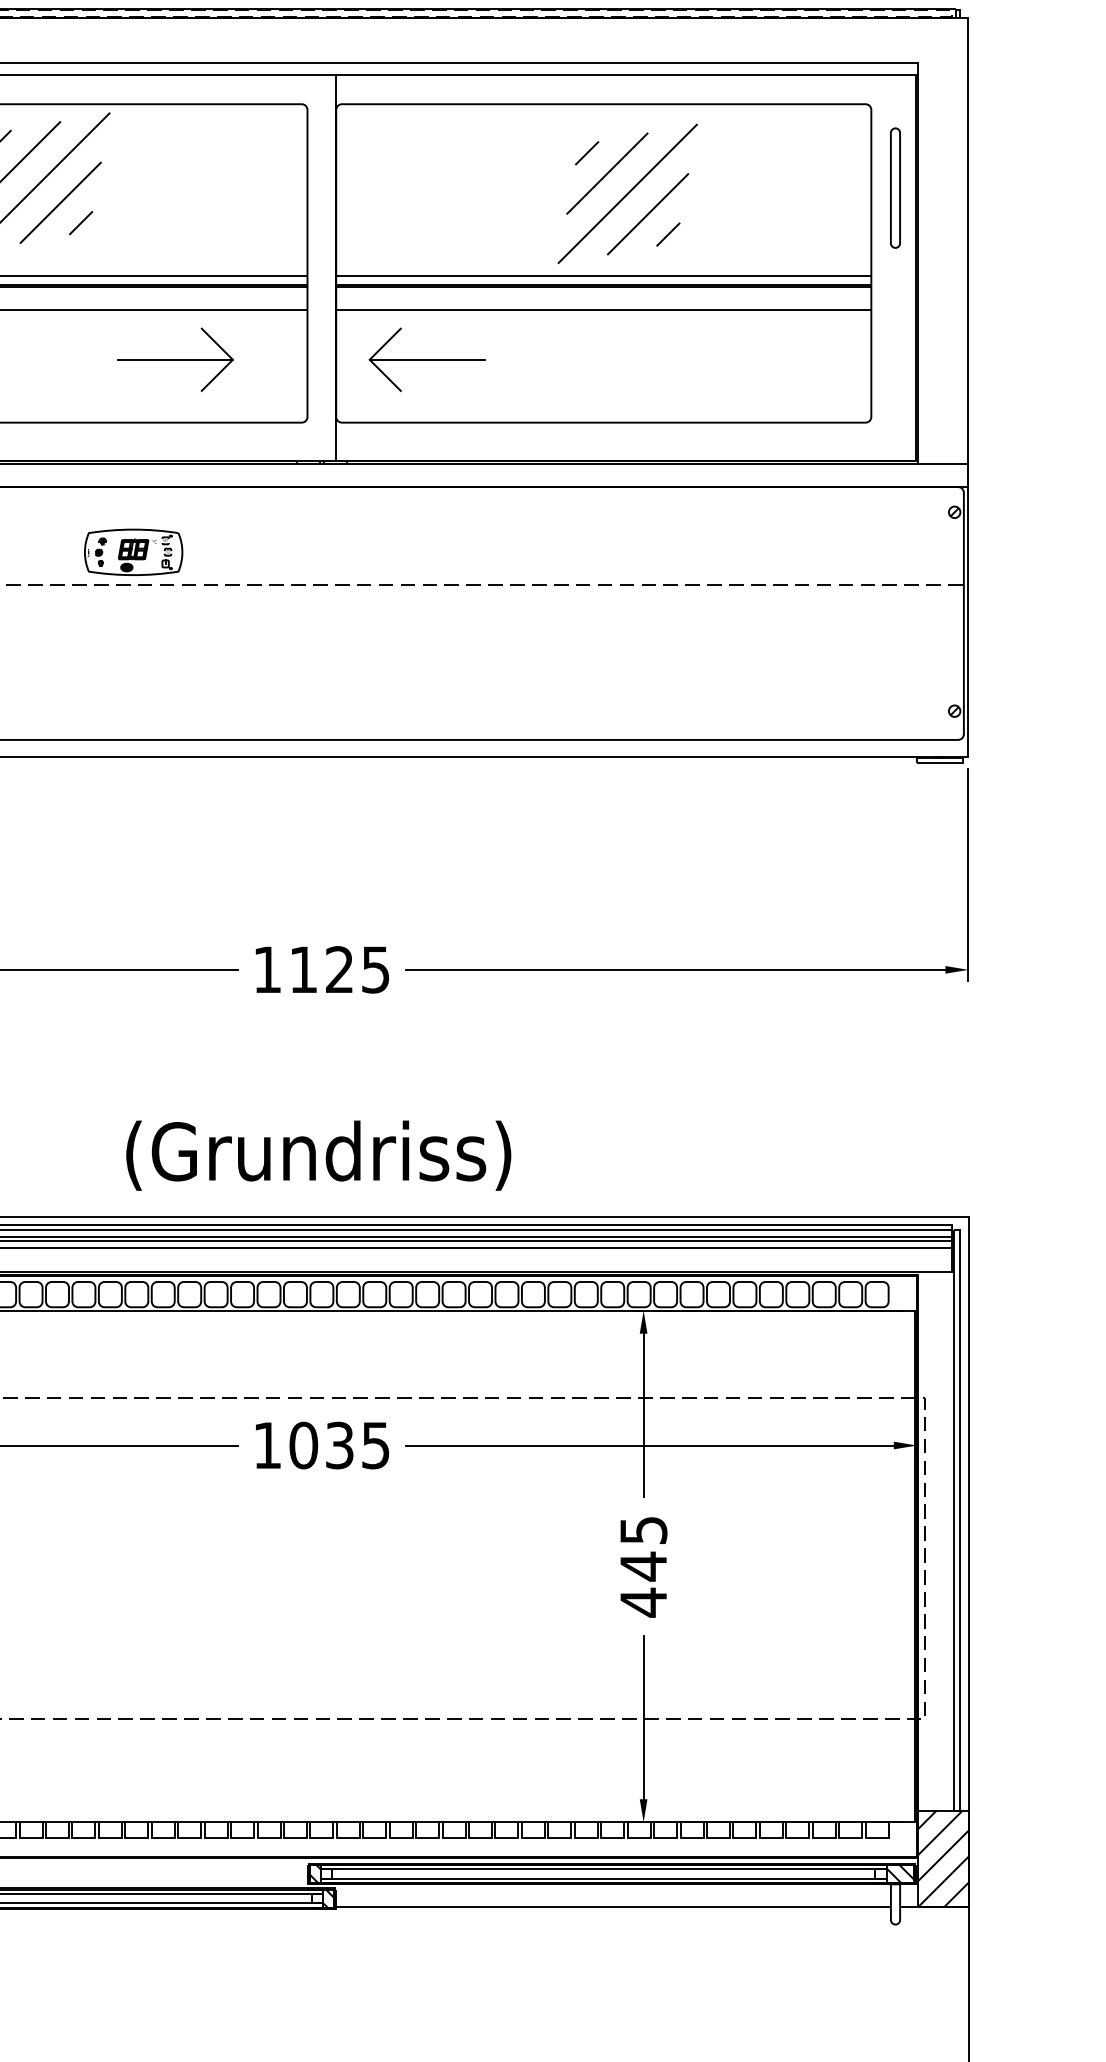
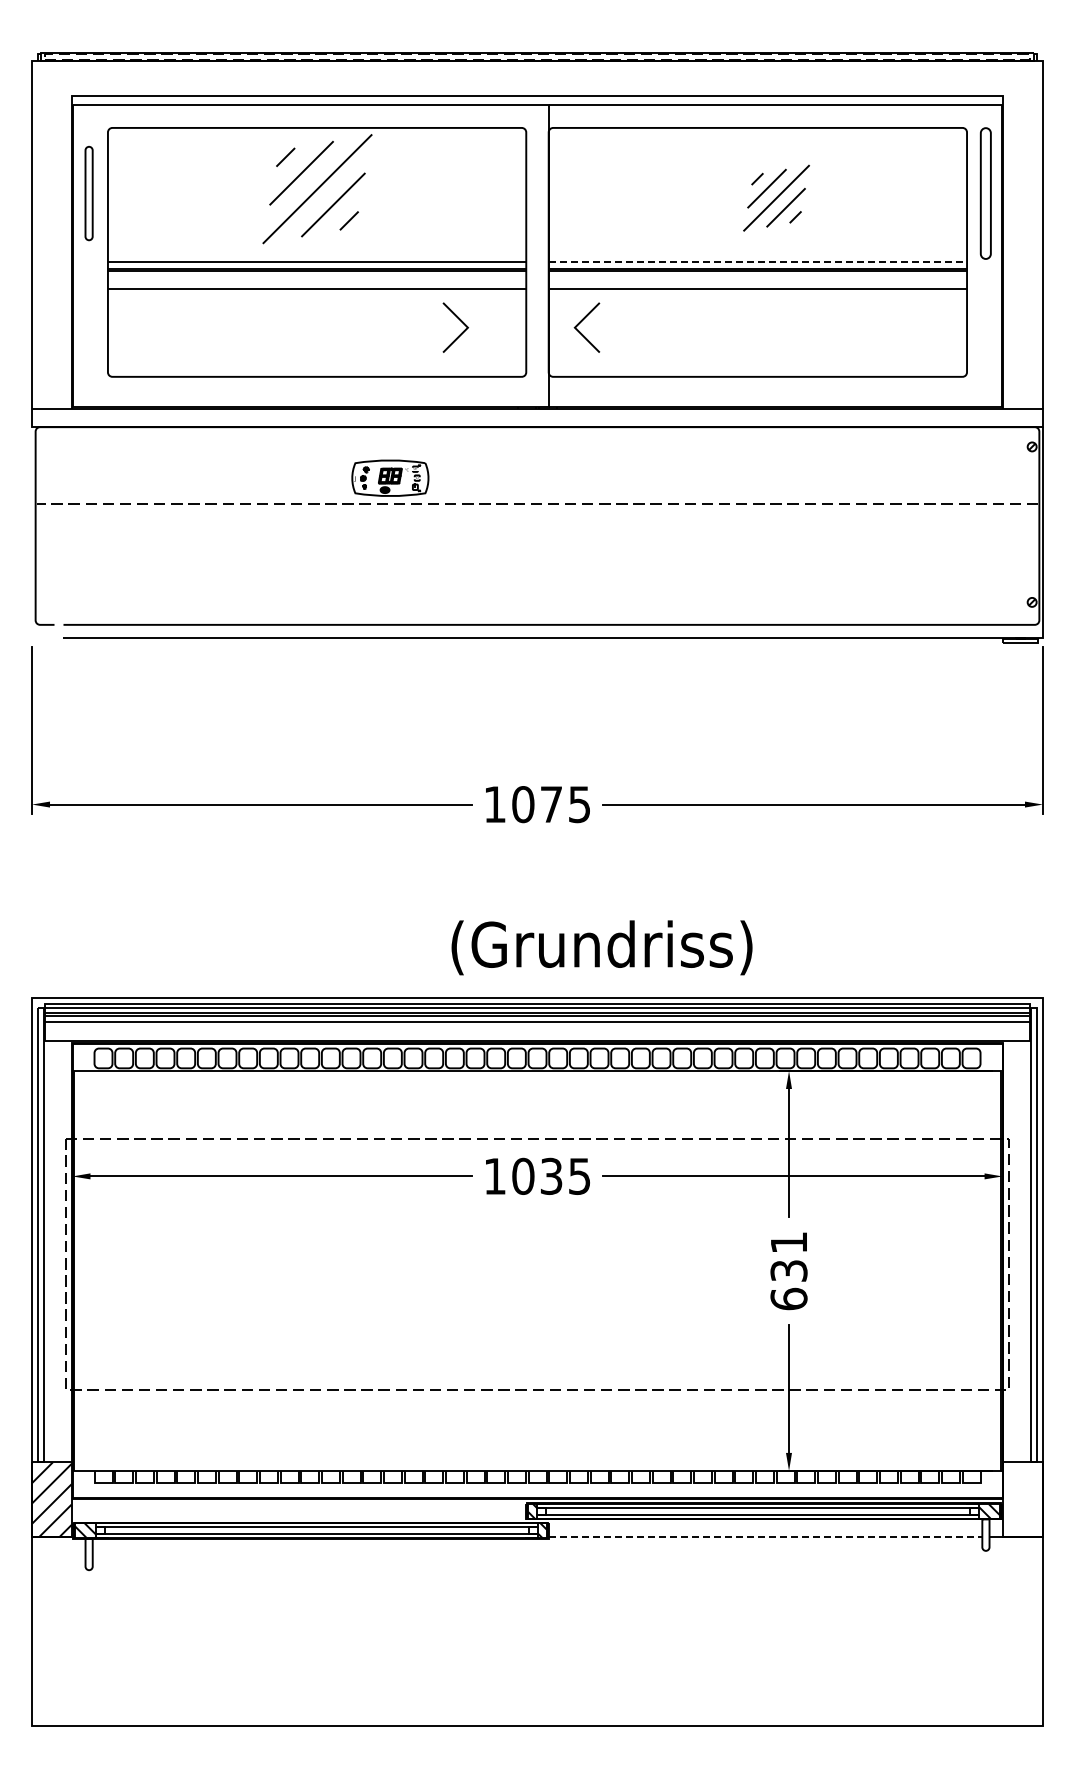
part: (894, 188) -> (985, 193), size x1.4
part: (627, 194) -> (776, 198), size x0.6
line: (604, 275) -> (758, 261), solid -> dashed
line: (174, 359) -> (422, 327), removed
line: (426, 359) -> (619, 327), removed
text: (320, 969) -> (536, 804), 1125 -> 1075
text: (318, 1155) -> (601, 947), moved
text: (642, 1567) -> (788, 1271), 445 -> 631
hatch: (942, 1858) -> (1022, 1499), removed
line: (613, 1906) -> (765, 1536), solid -> dashed

